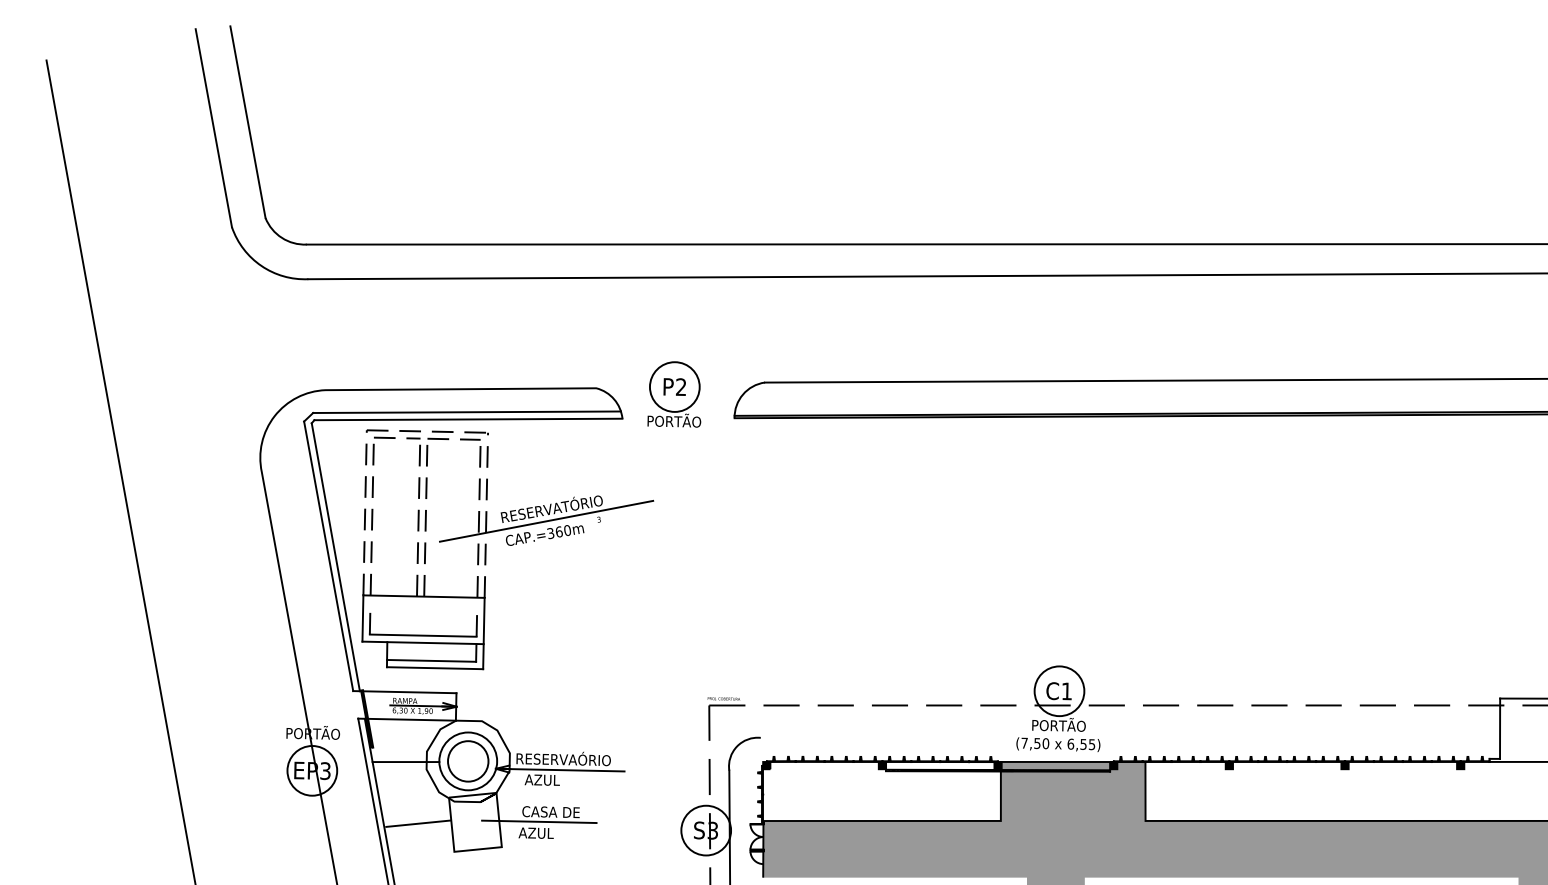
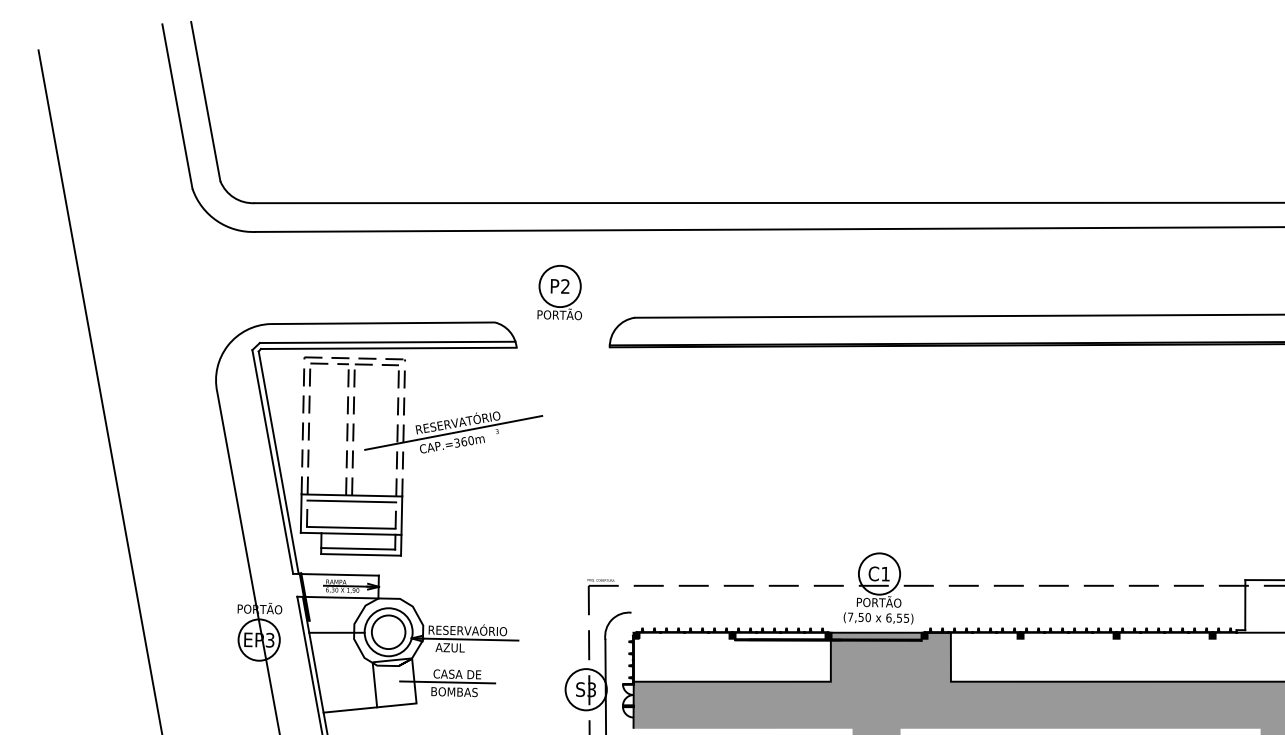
part: (674, 394) -> (559, 292), moved
line: (423, 603) -> (351, 501), added
line: (418, 823) -> (350, 709), moved
text: (546, 833) -> (453, 692), AZUL -> BOMBAS

